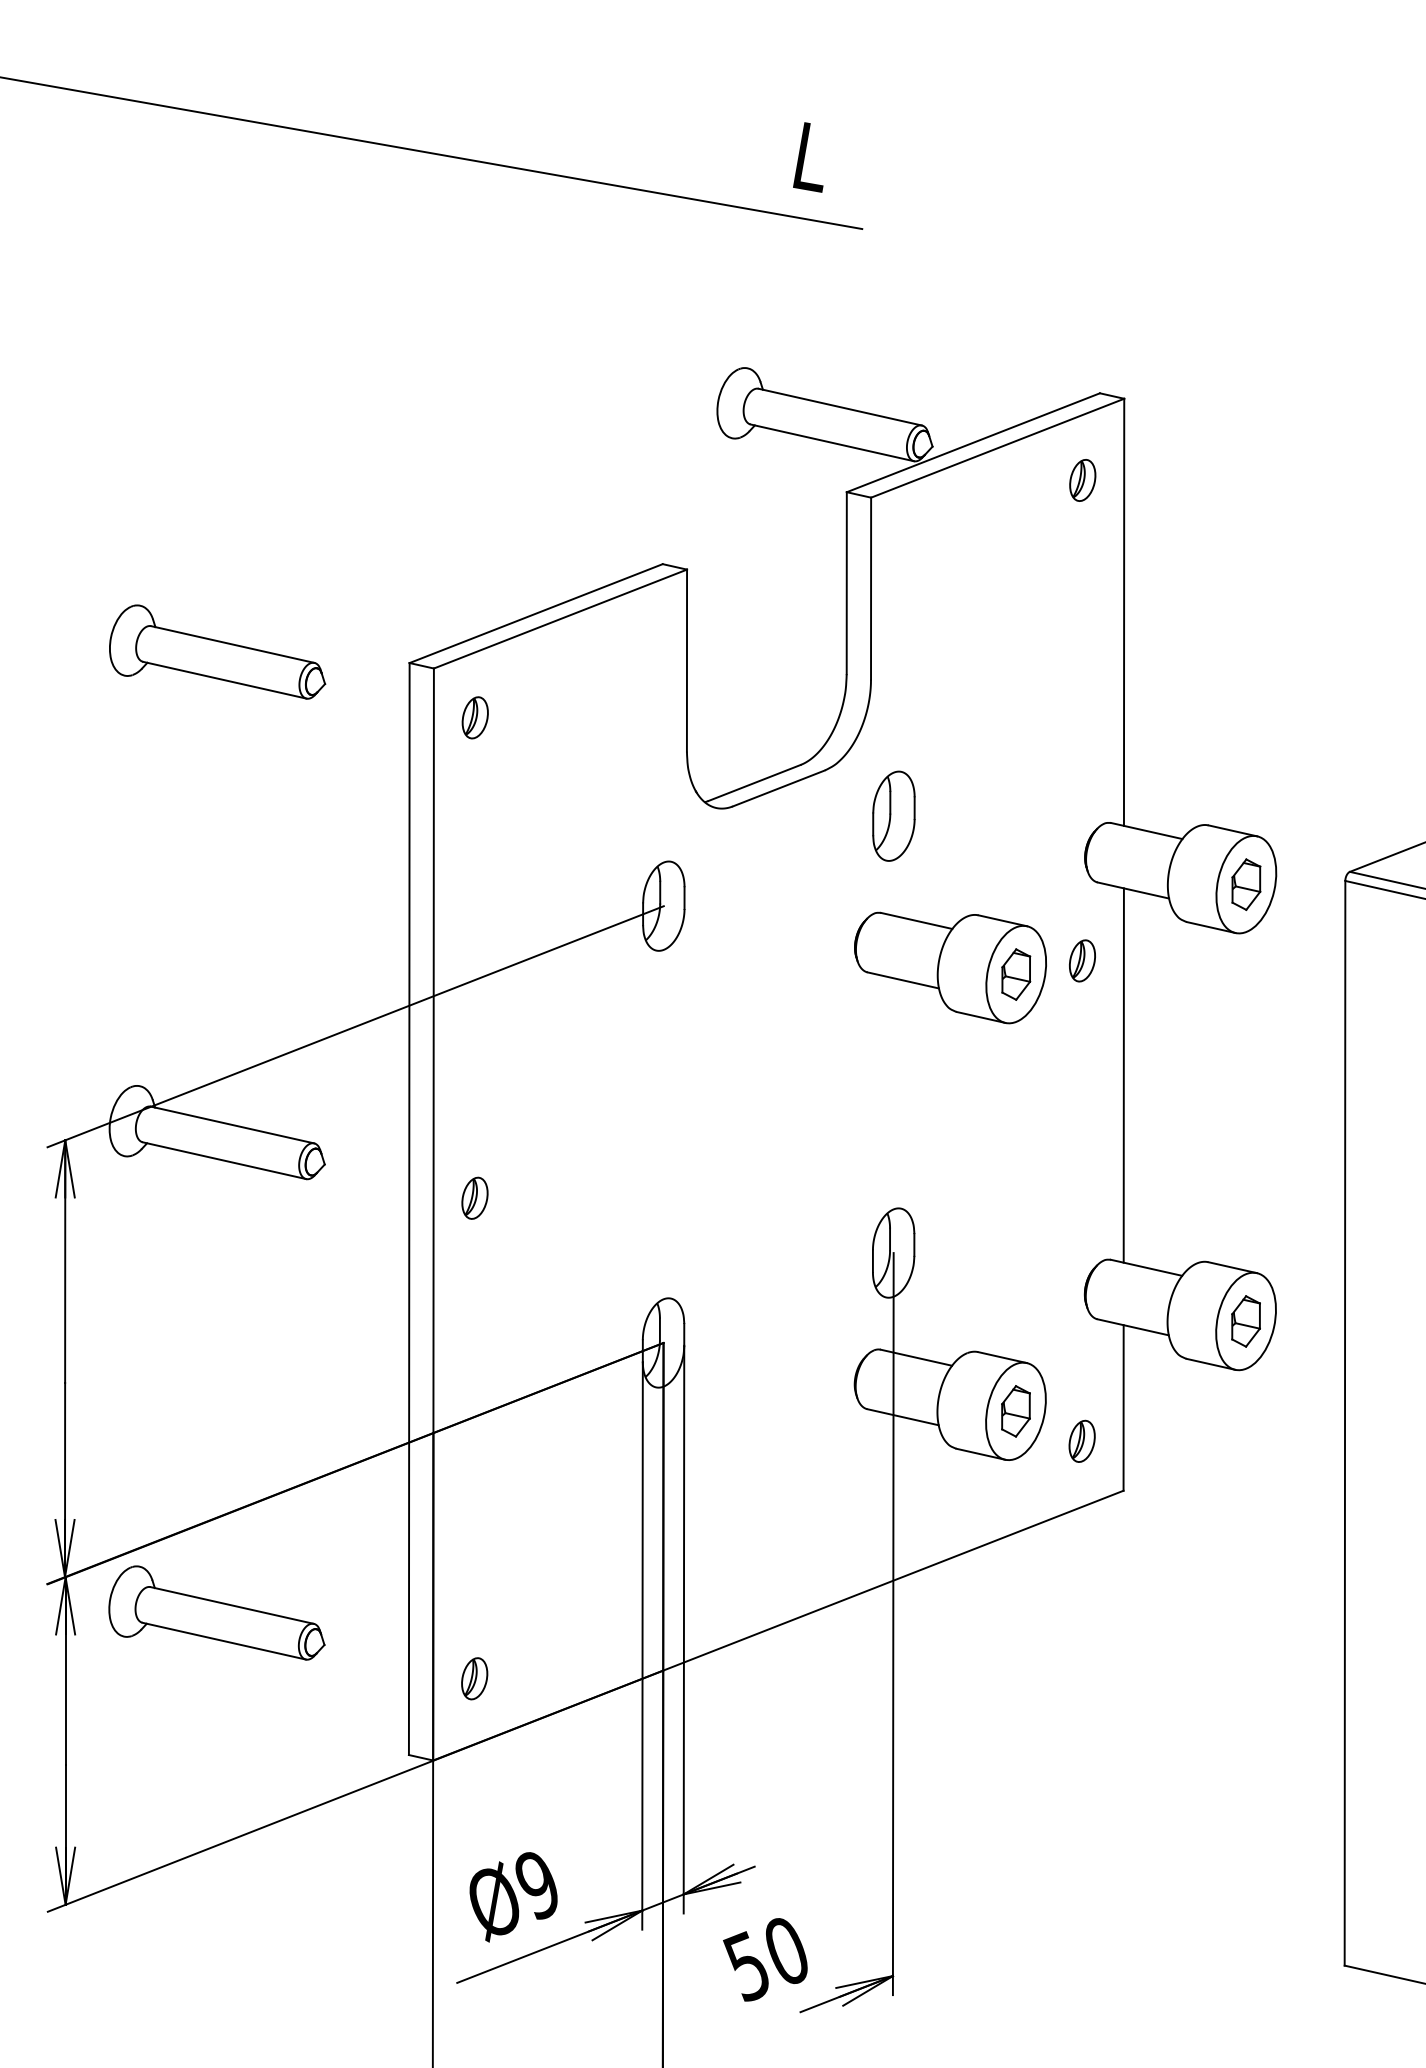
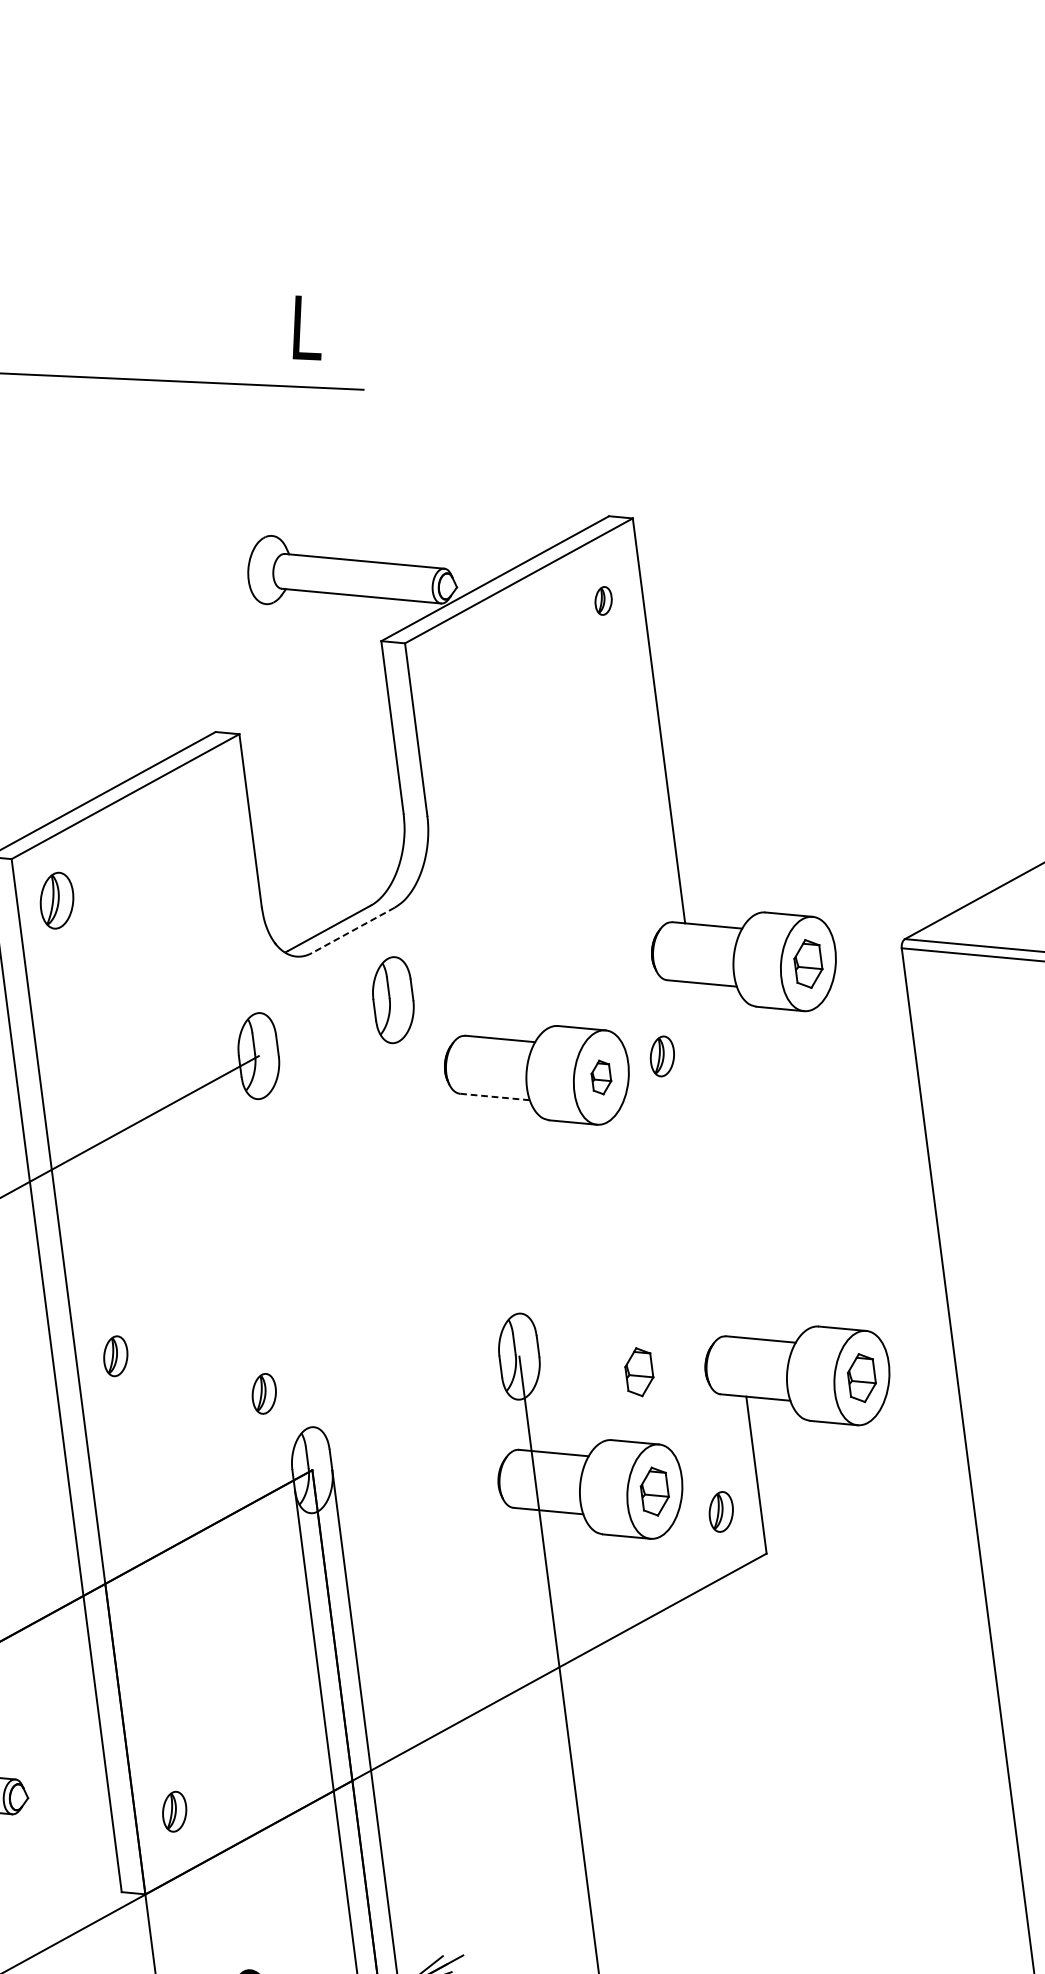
part: (1082, 480) -> (603, 601), size x0.7
part: (474, 717) -> (56, 900), size x1.4
line: (778, 788) -> (353, 930), solid -> dashed
part: (893, 815) -> (392, 999), moved
part: (1016, 974) -> (601, 1077), size x0.7
line: (903, 980) -> (495, 1097), solid -> dashed
line: (1123, 1075) -> (715, 1160), removed
part: (623, 1256) -> (263, 1393), added
part: (1015, 1285) -> (638, 1372), added

